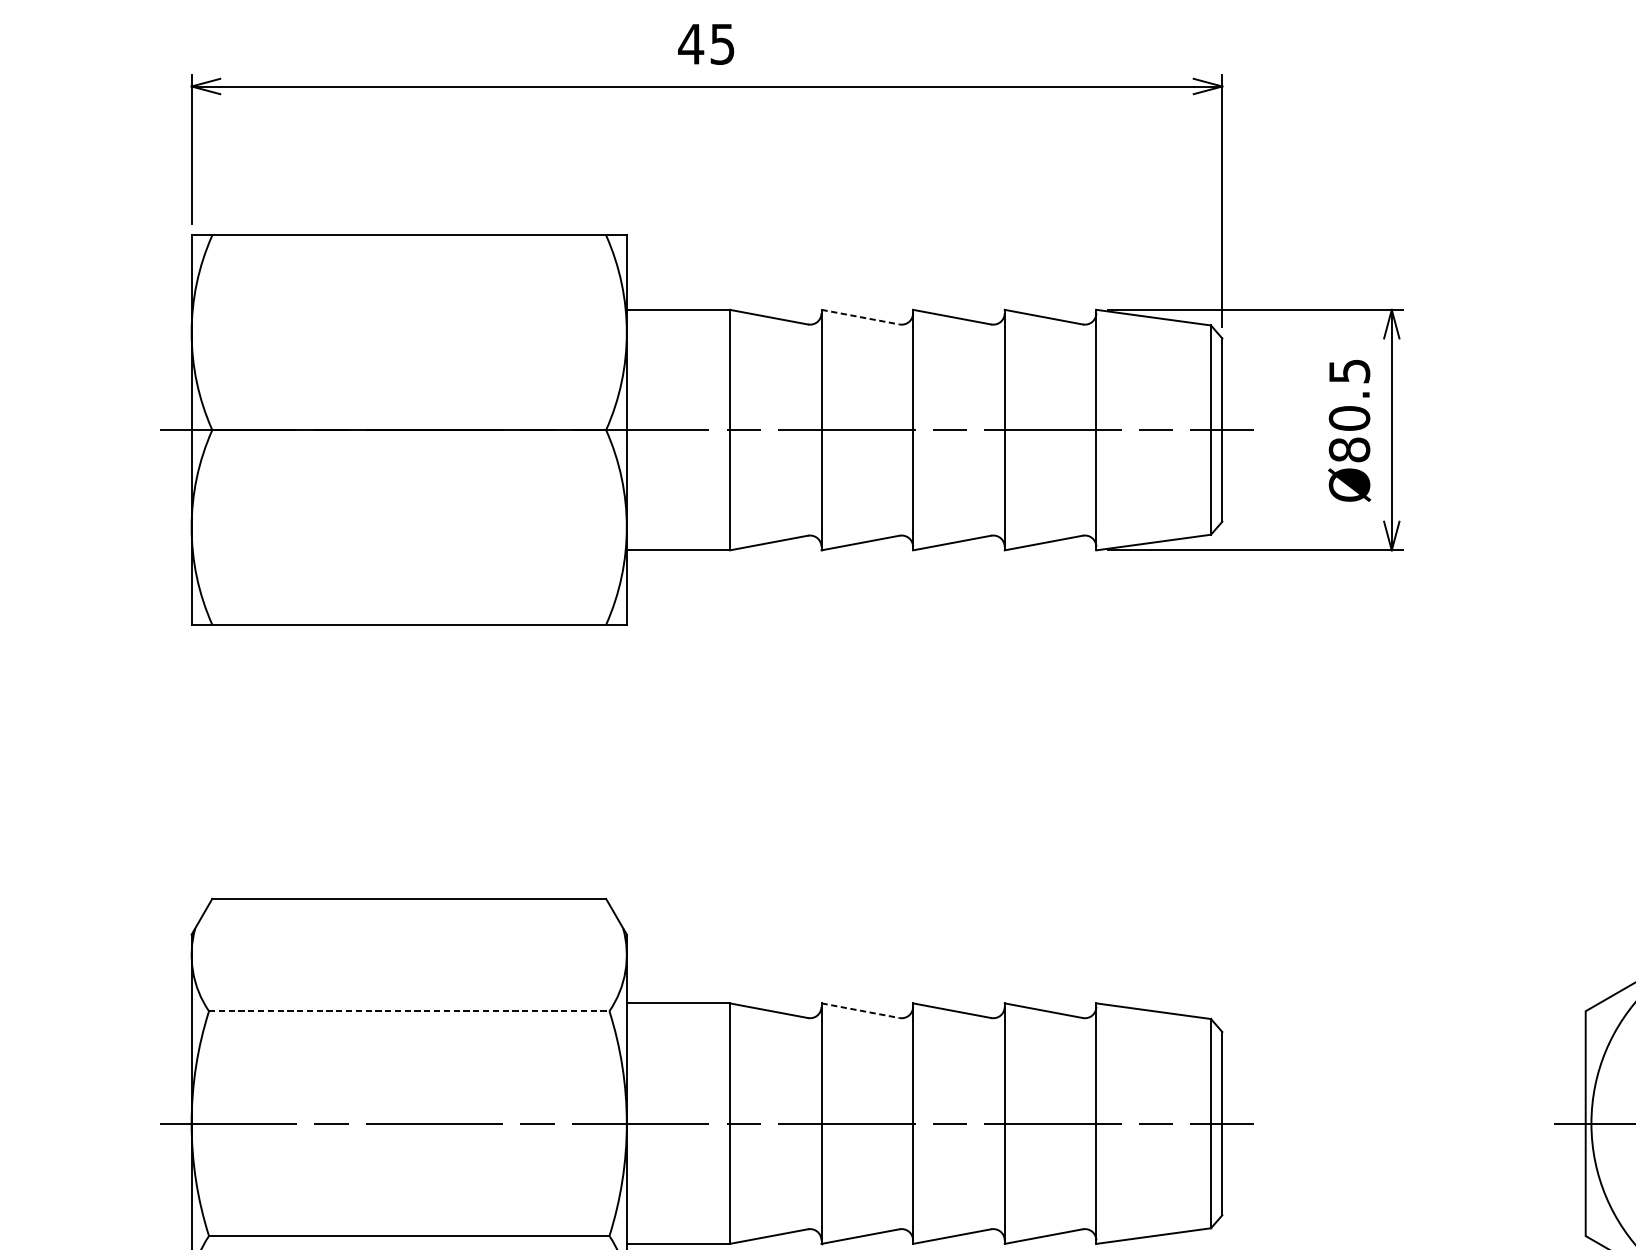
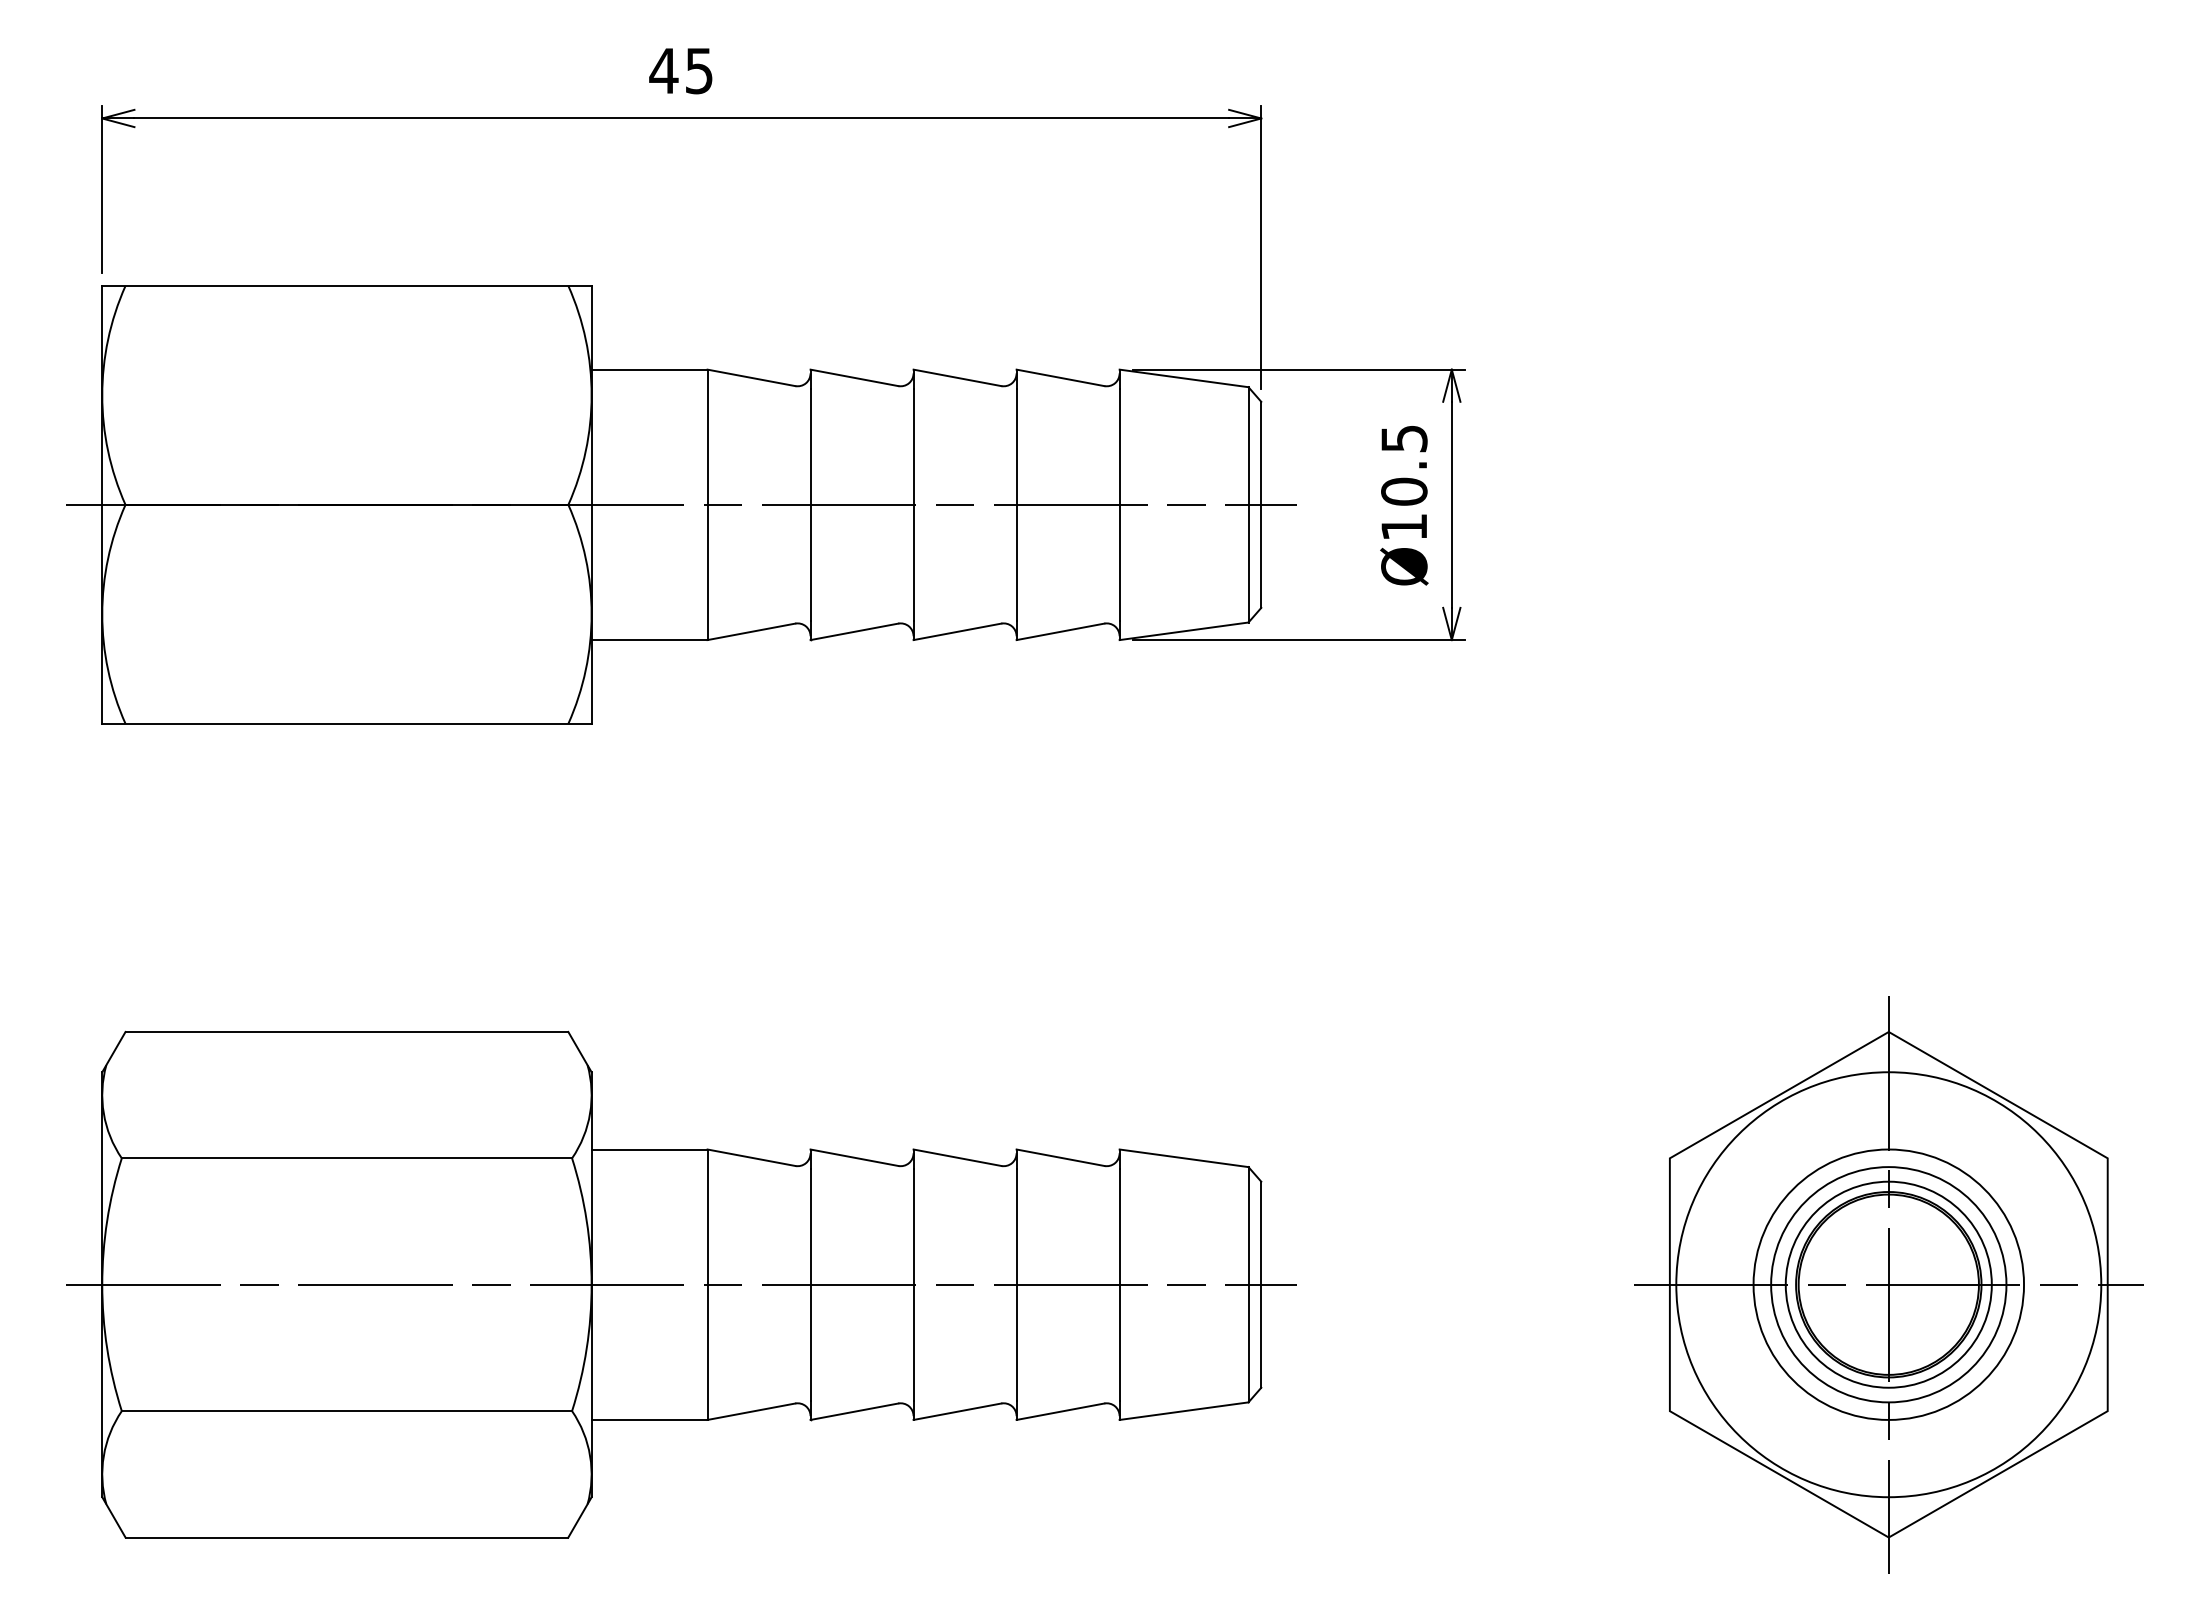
line: (860, 316) -> (854, 377), dashed -> solid
text: (1349, 449) -> (1404, 526), Ø80.5 -> Ø10.5
line: (860, 1010) -> (854, 1157), dashed -> solid
line: (409, 1011) -> (347, 1158), dashed -> solid

